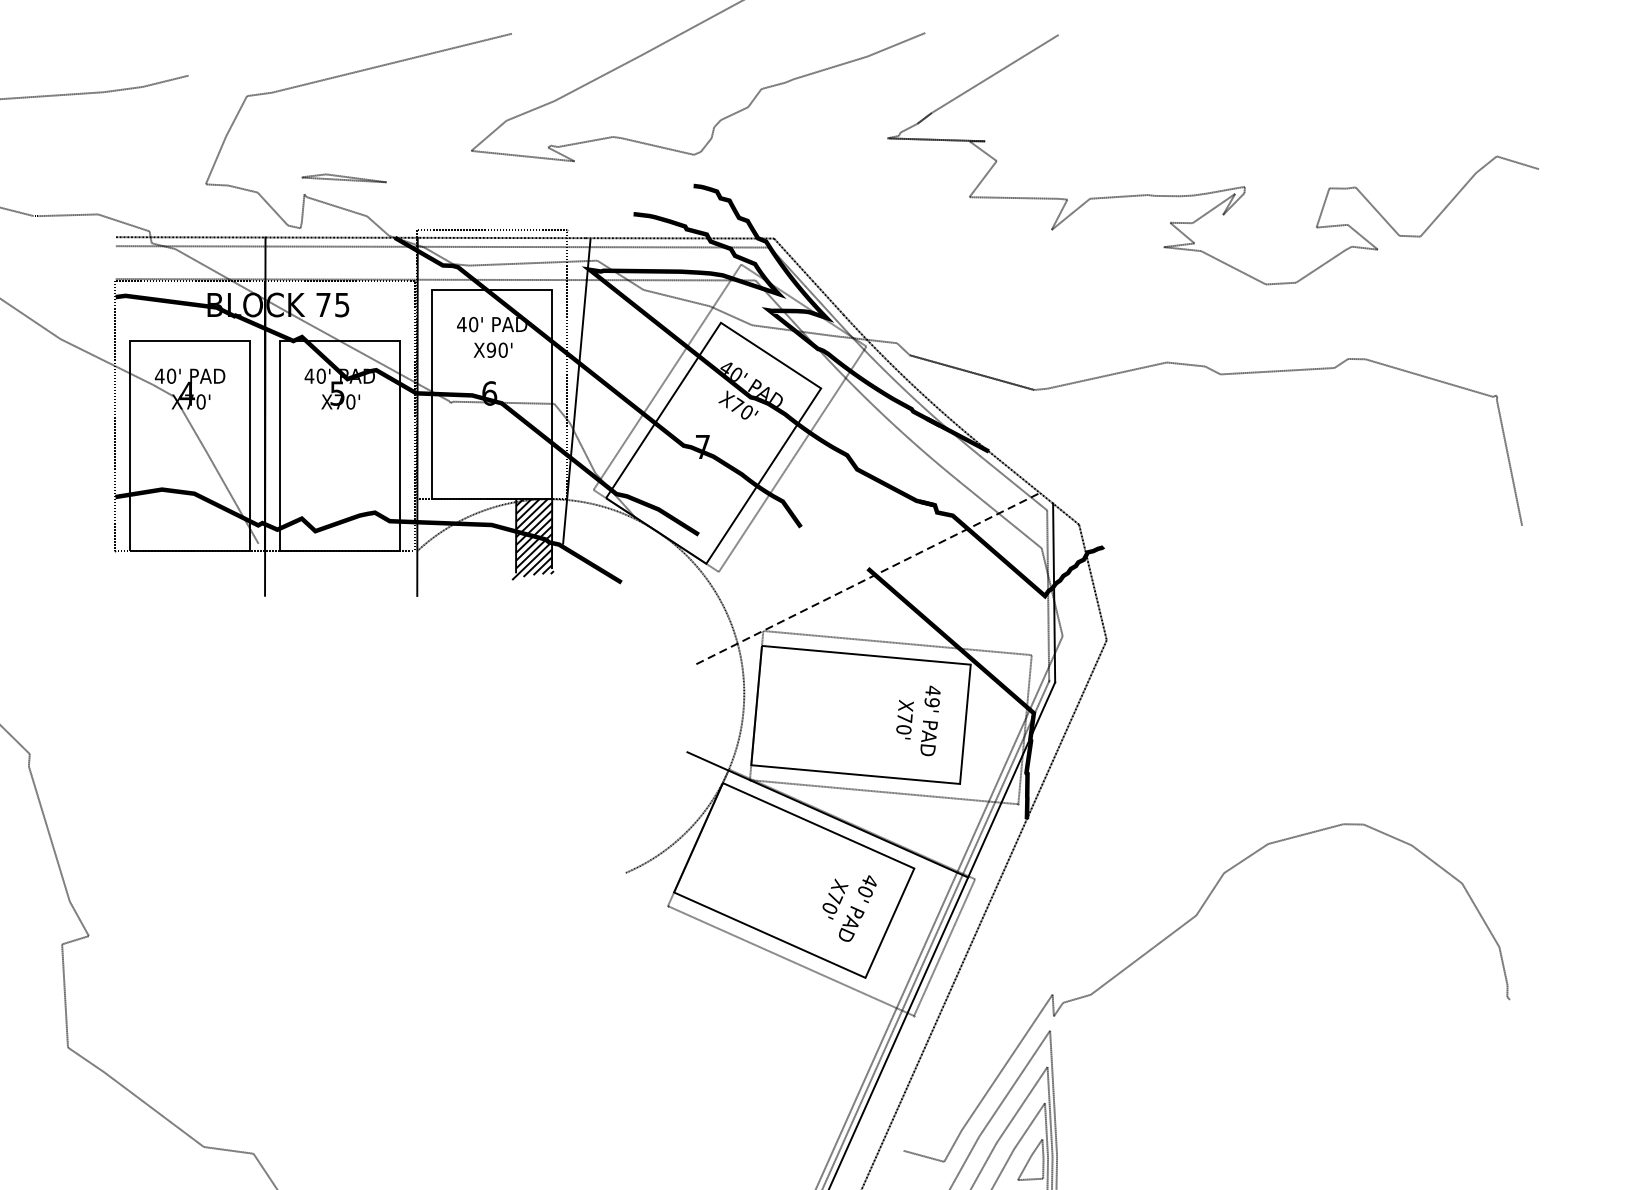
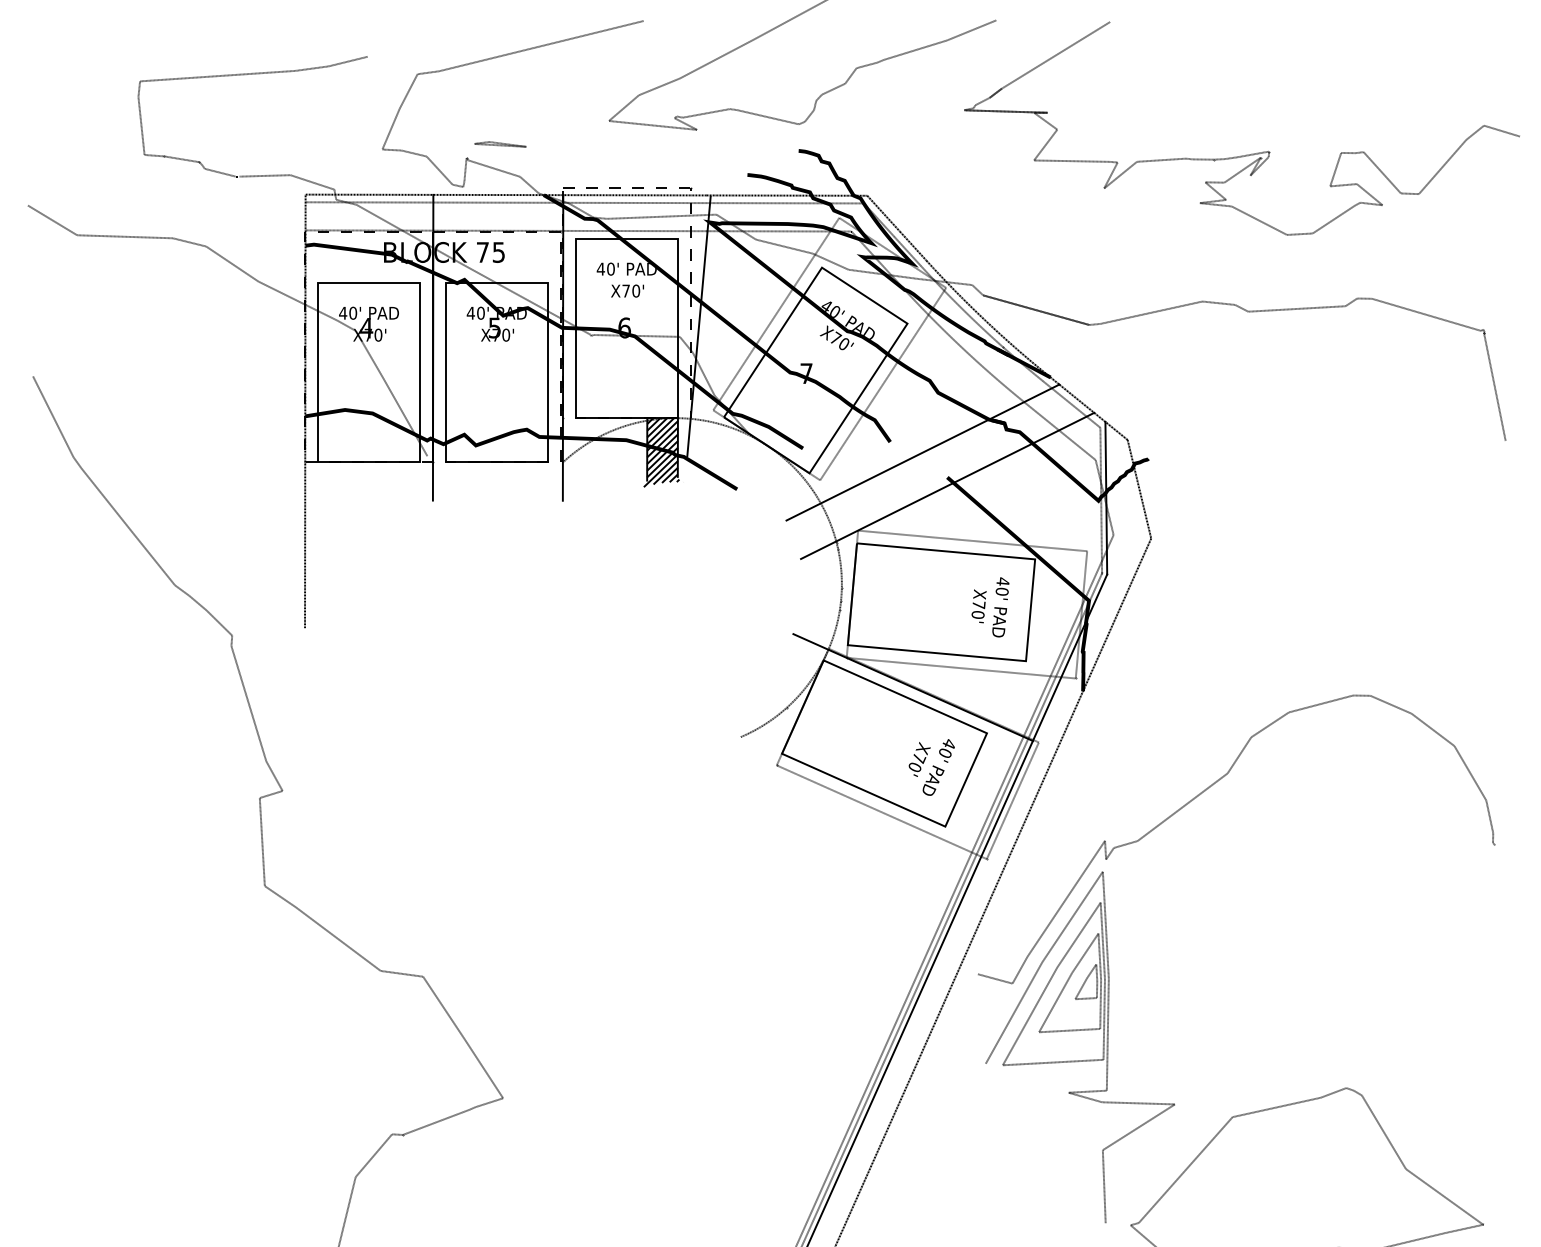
part: (344, 178) -> (500, 144), size x0.71
text: (491, 349) -> (626, 290), X90' -> X70'
line: (115, 491) -> (305, 411), added
line: (838, 539) -> (922, 452), added
line: (868, 578) -> (947, 485), dashed -> solid
text: (931, 702) -> (1001, 591), 49' -> 40'

